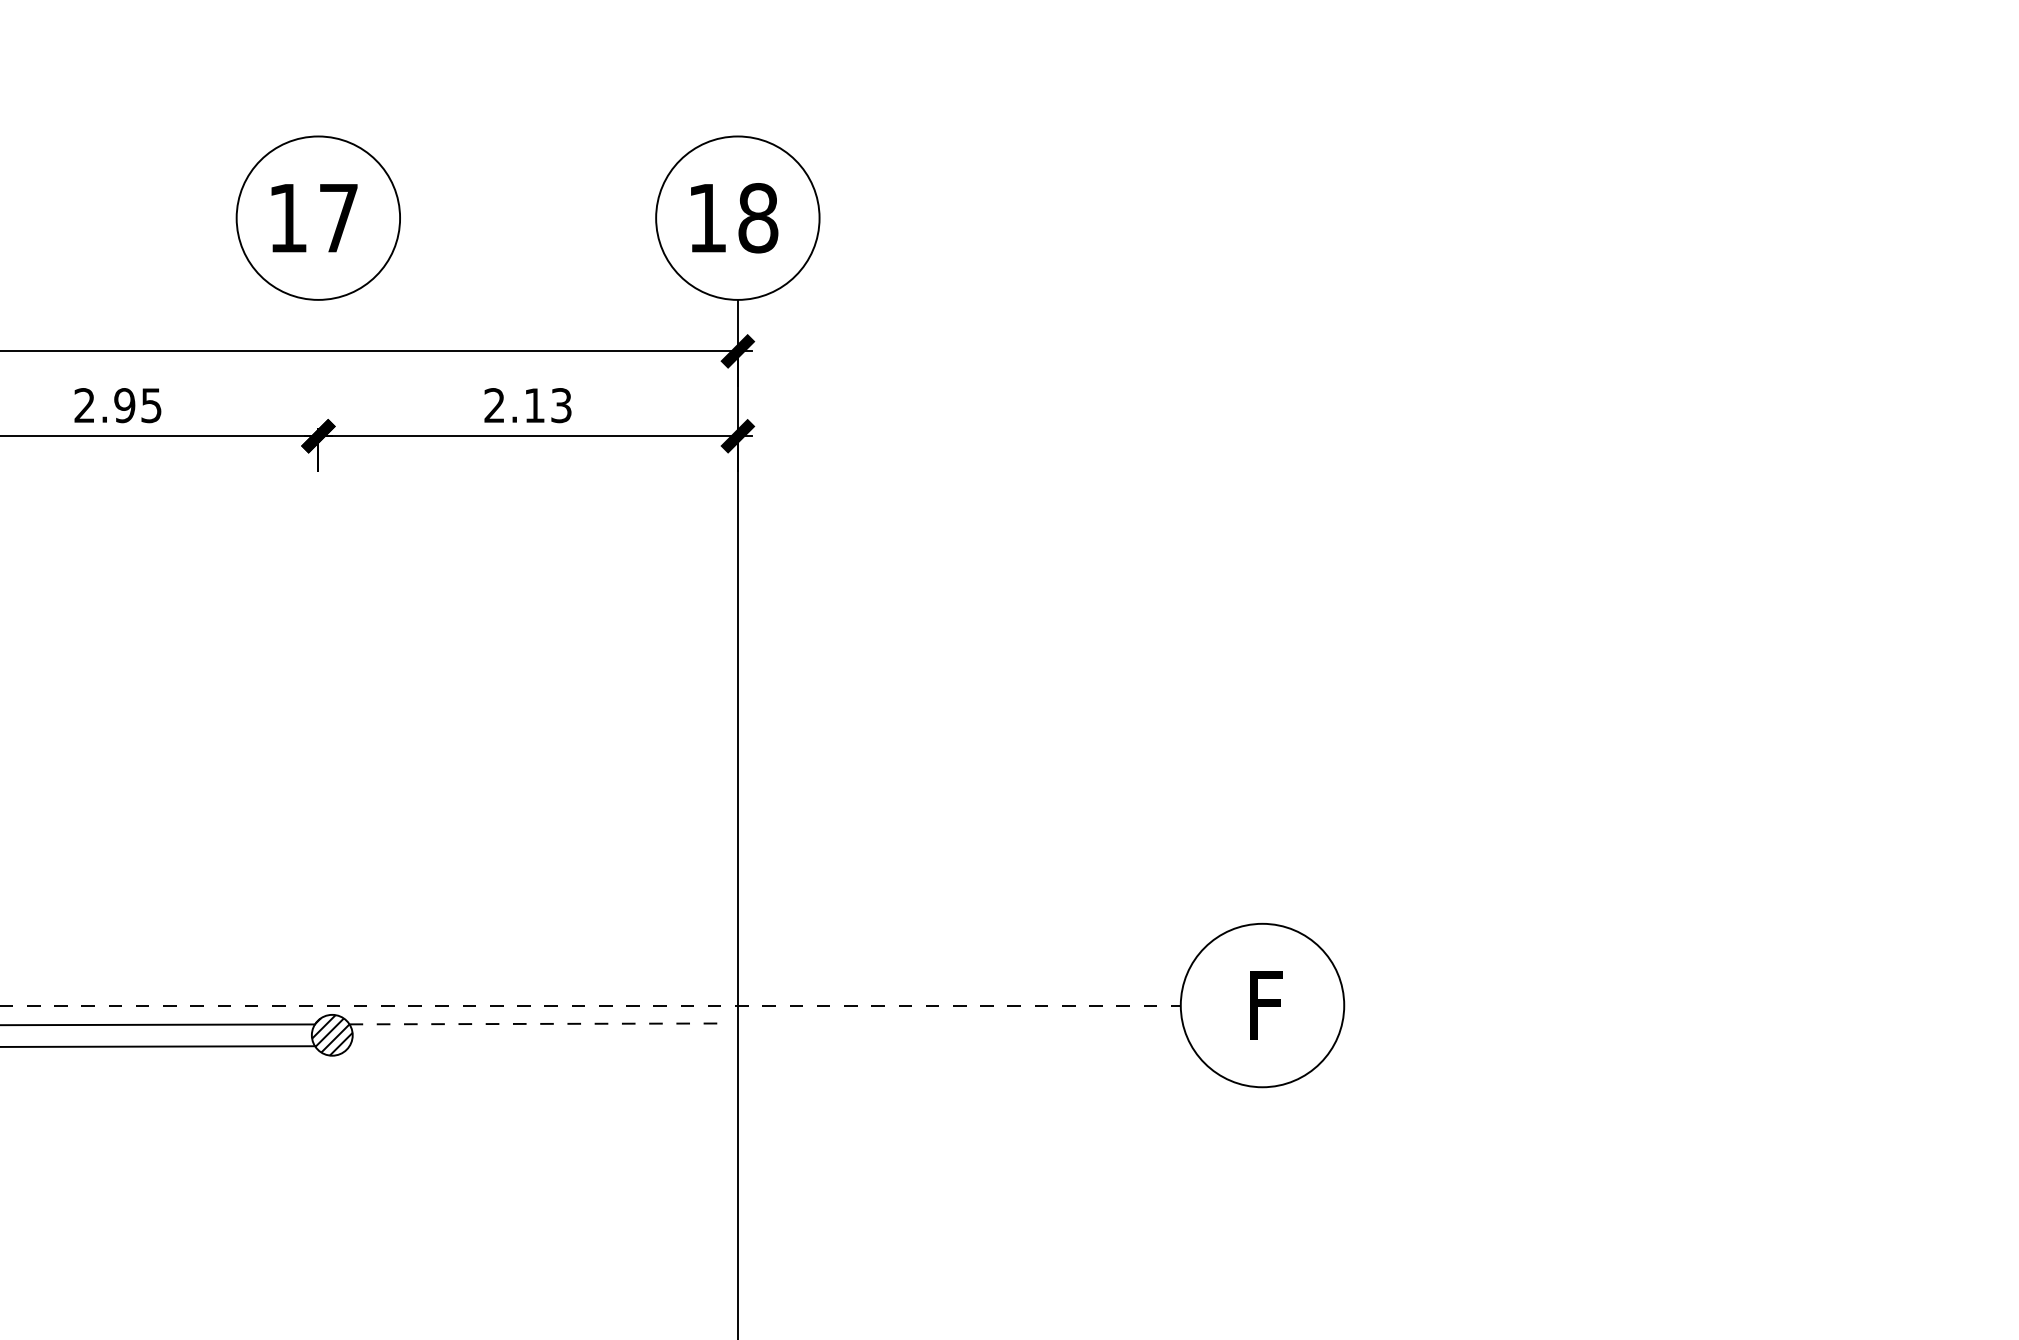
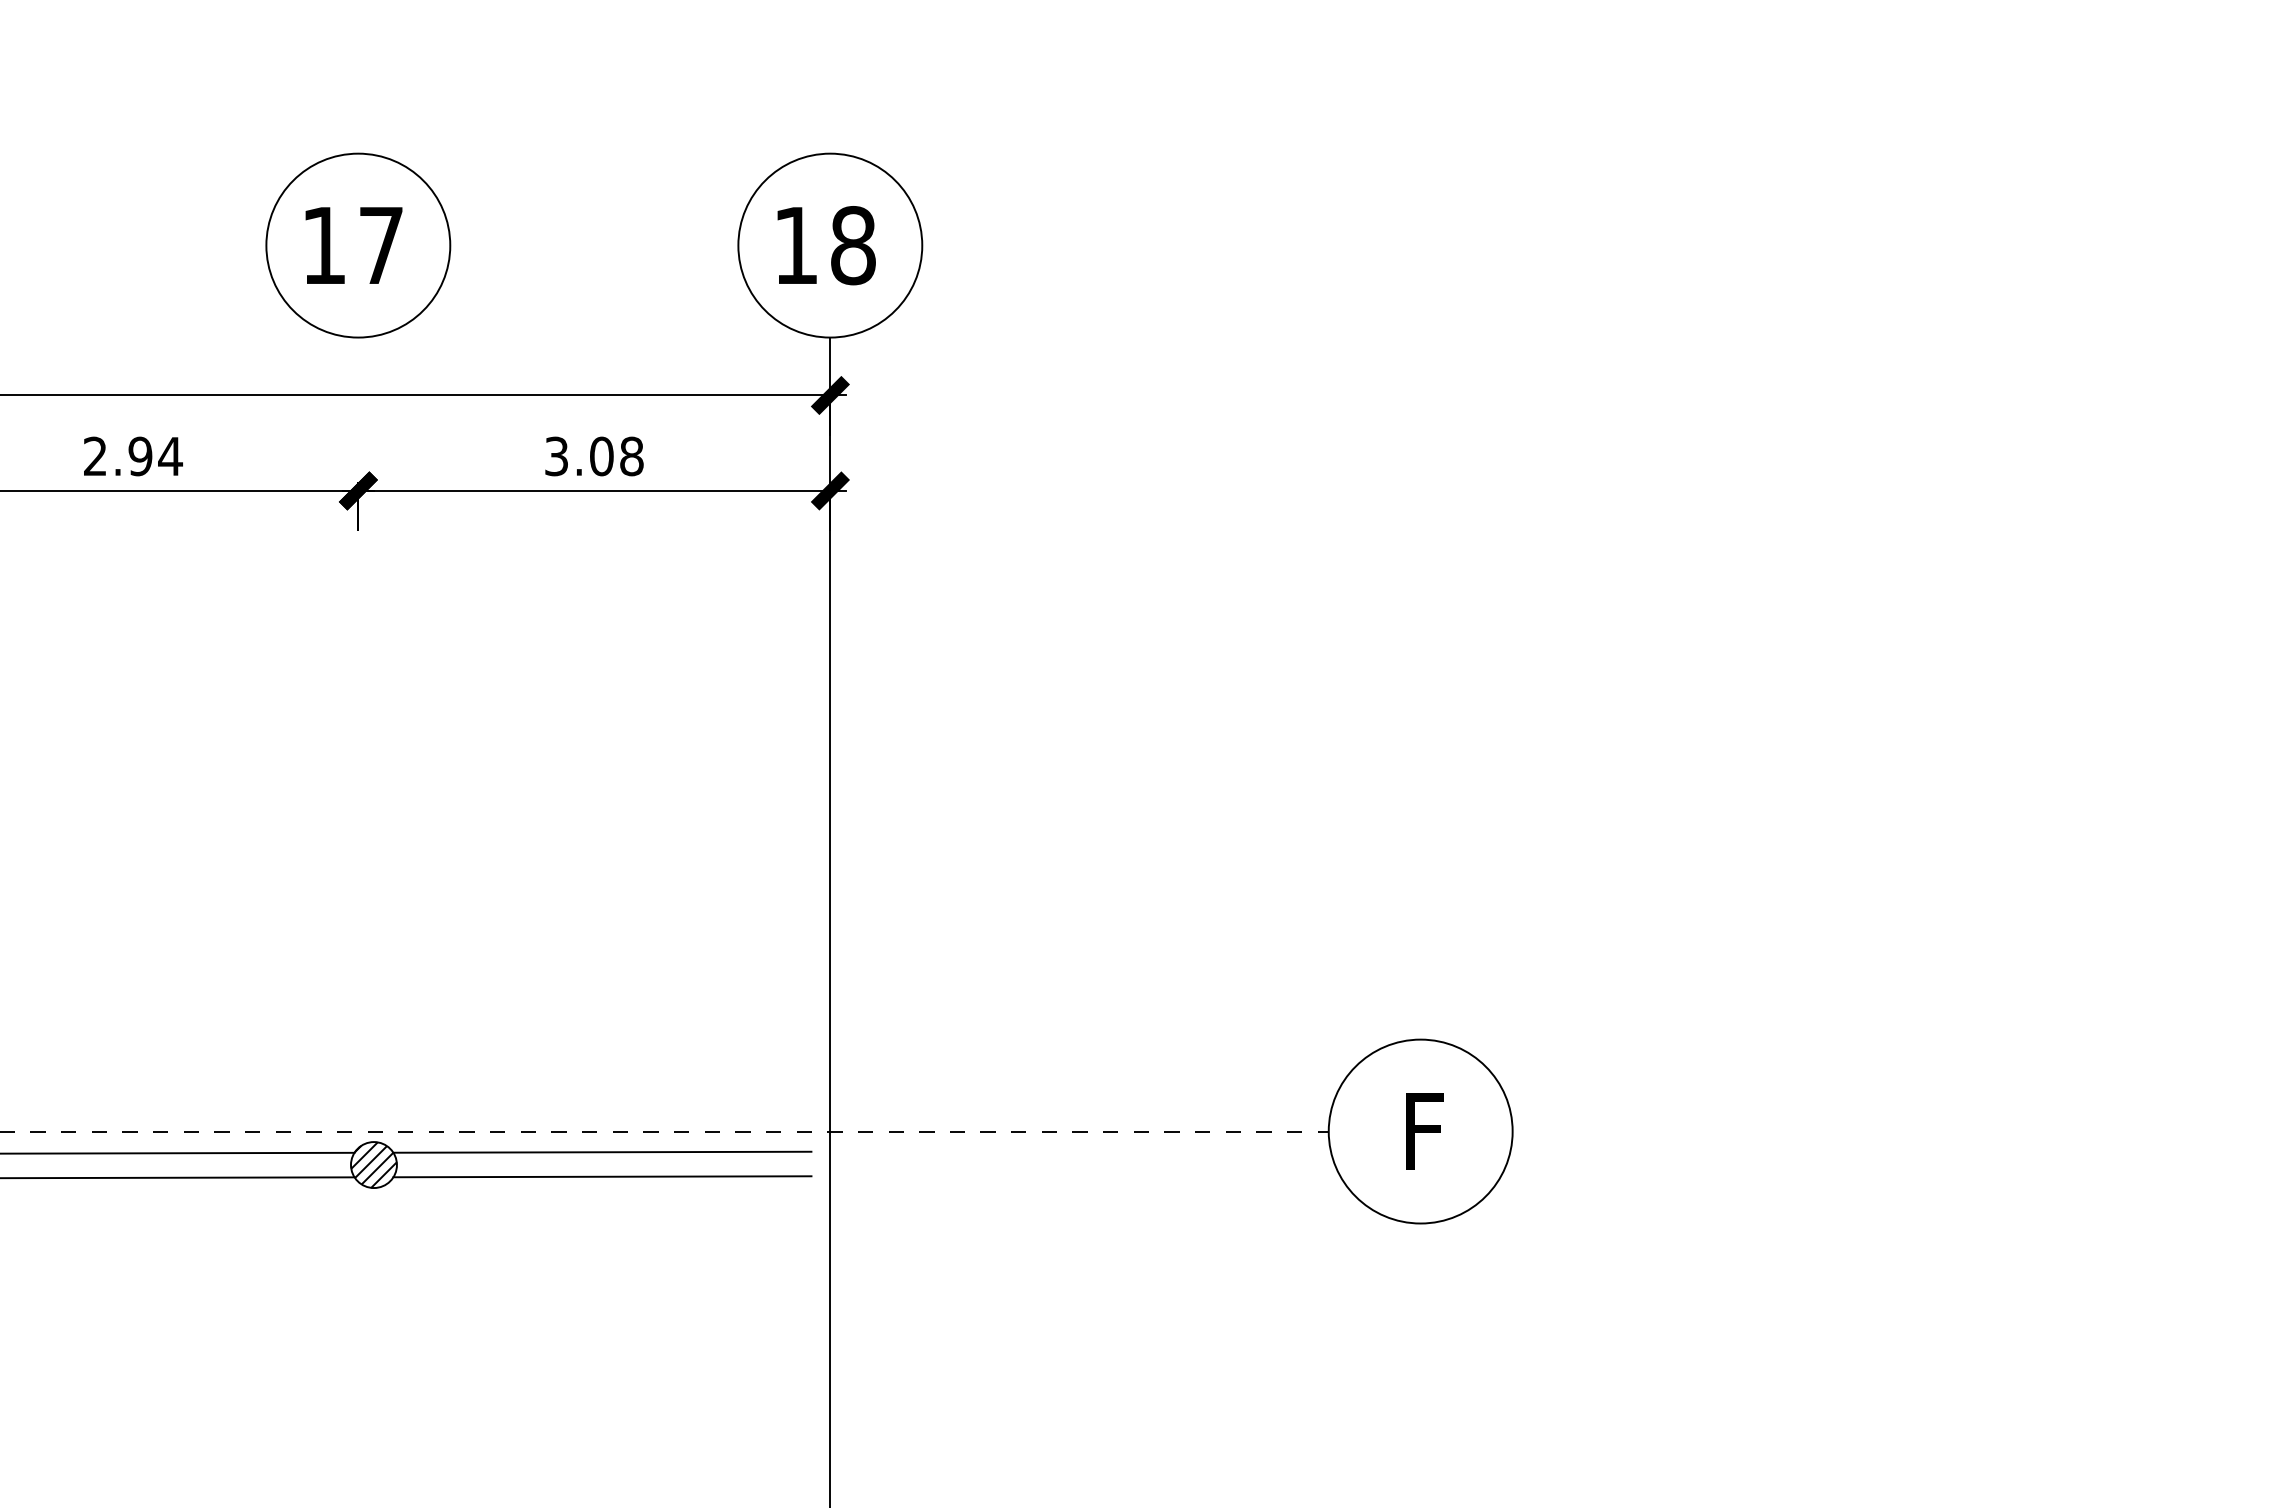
text: (151, 405) -> (170, 456), 2.95 -> 2.94
text: (528, 405) -> (594, 456), 2.13 -> 3.08
line: (535, 1024) -> (602, 1152), dashed -> solid
line: (535, 1045) -> (602, 1176), added

